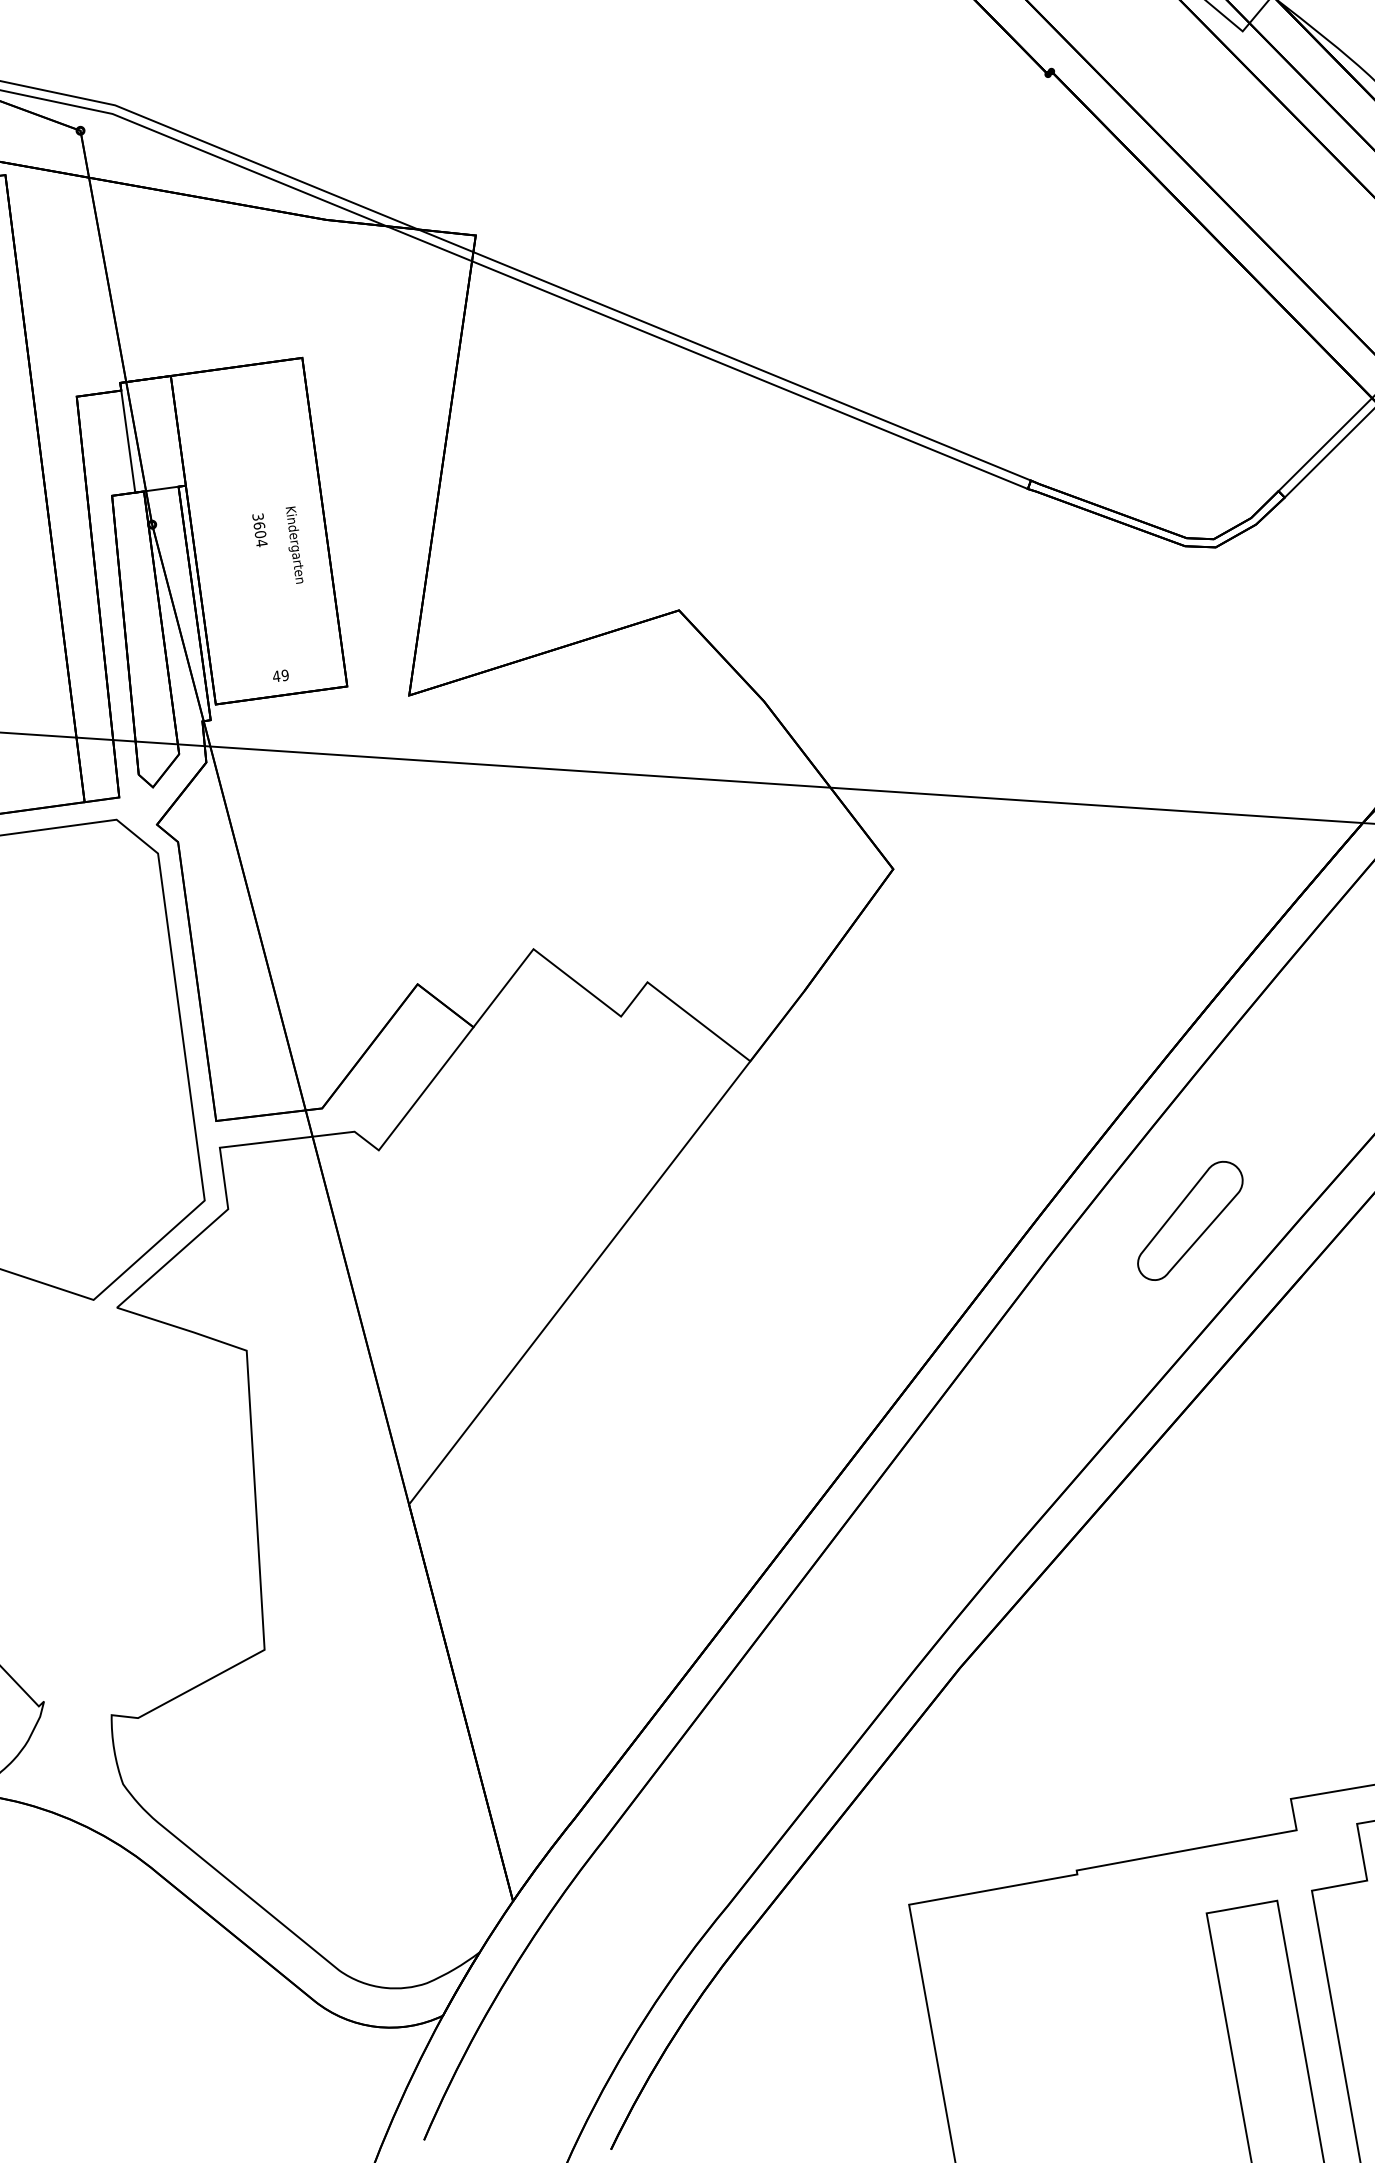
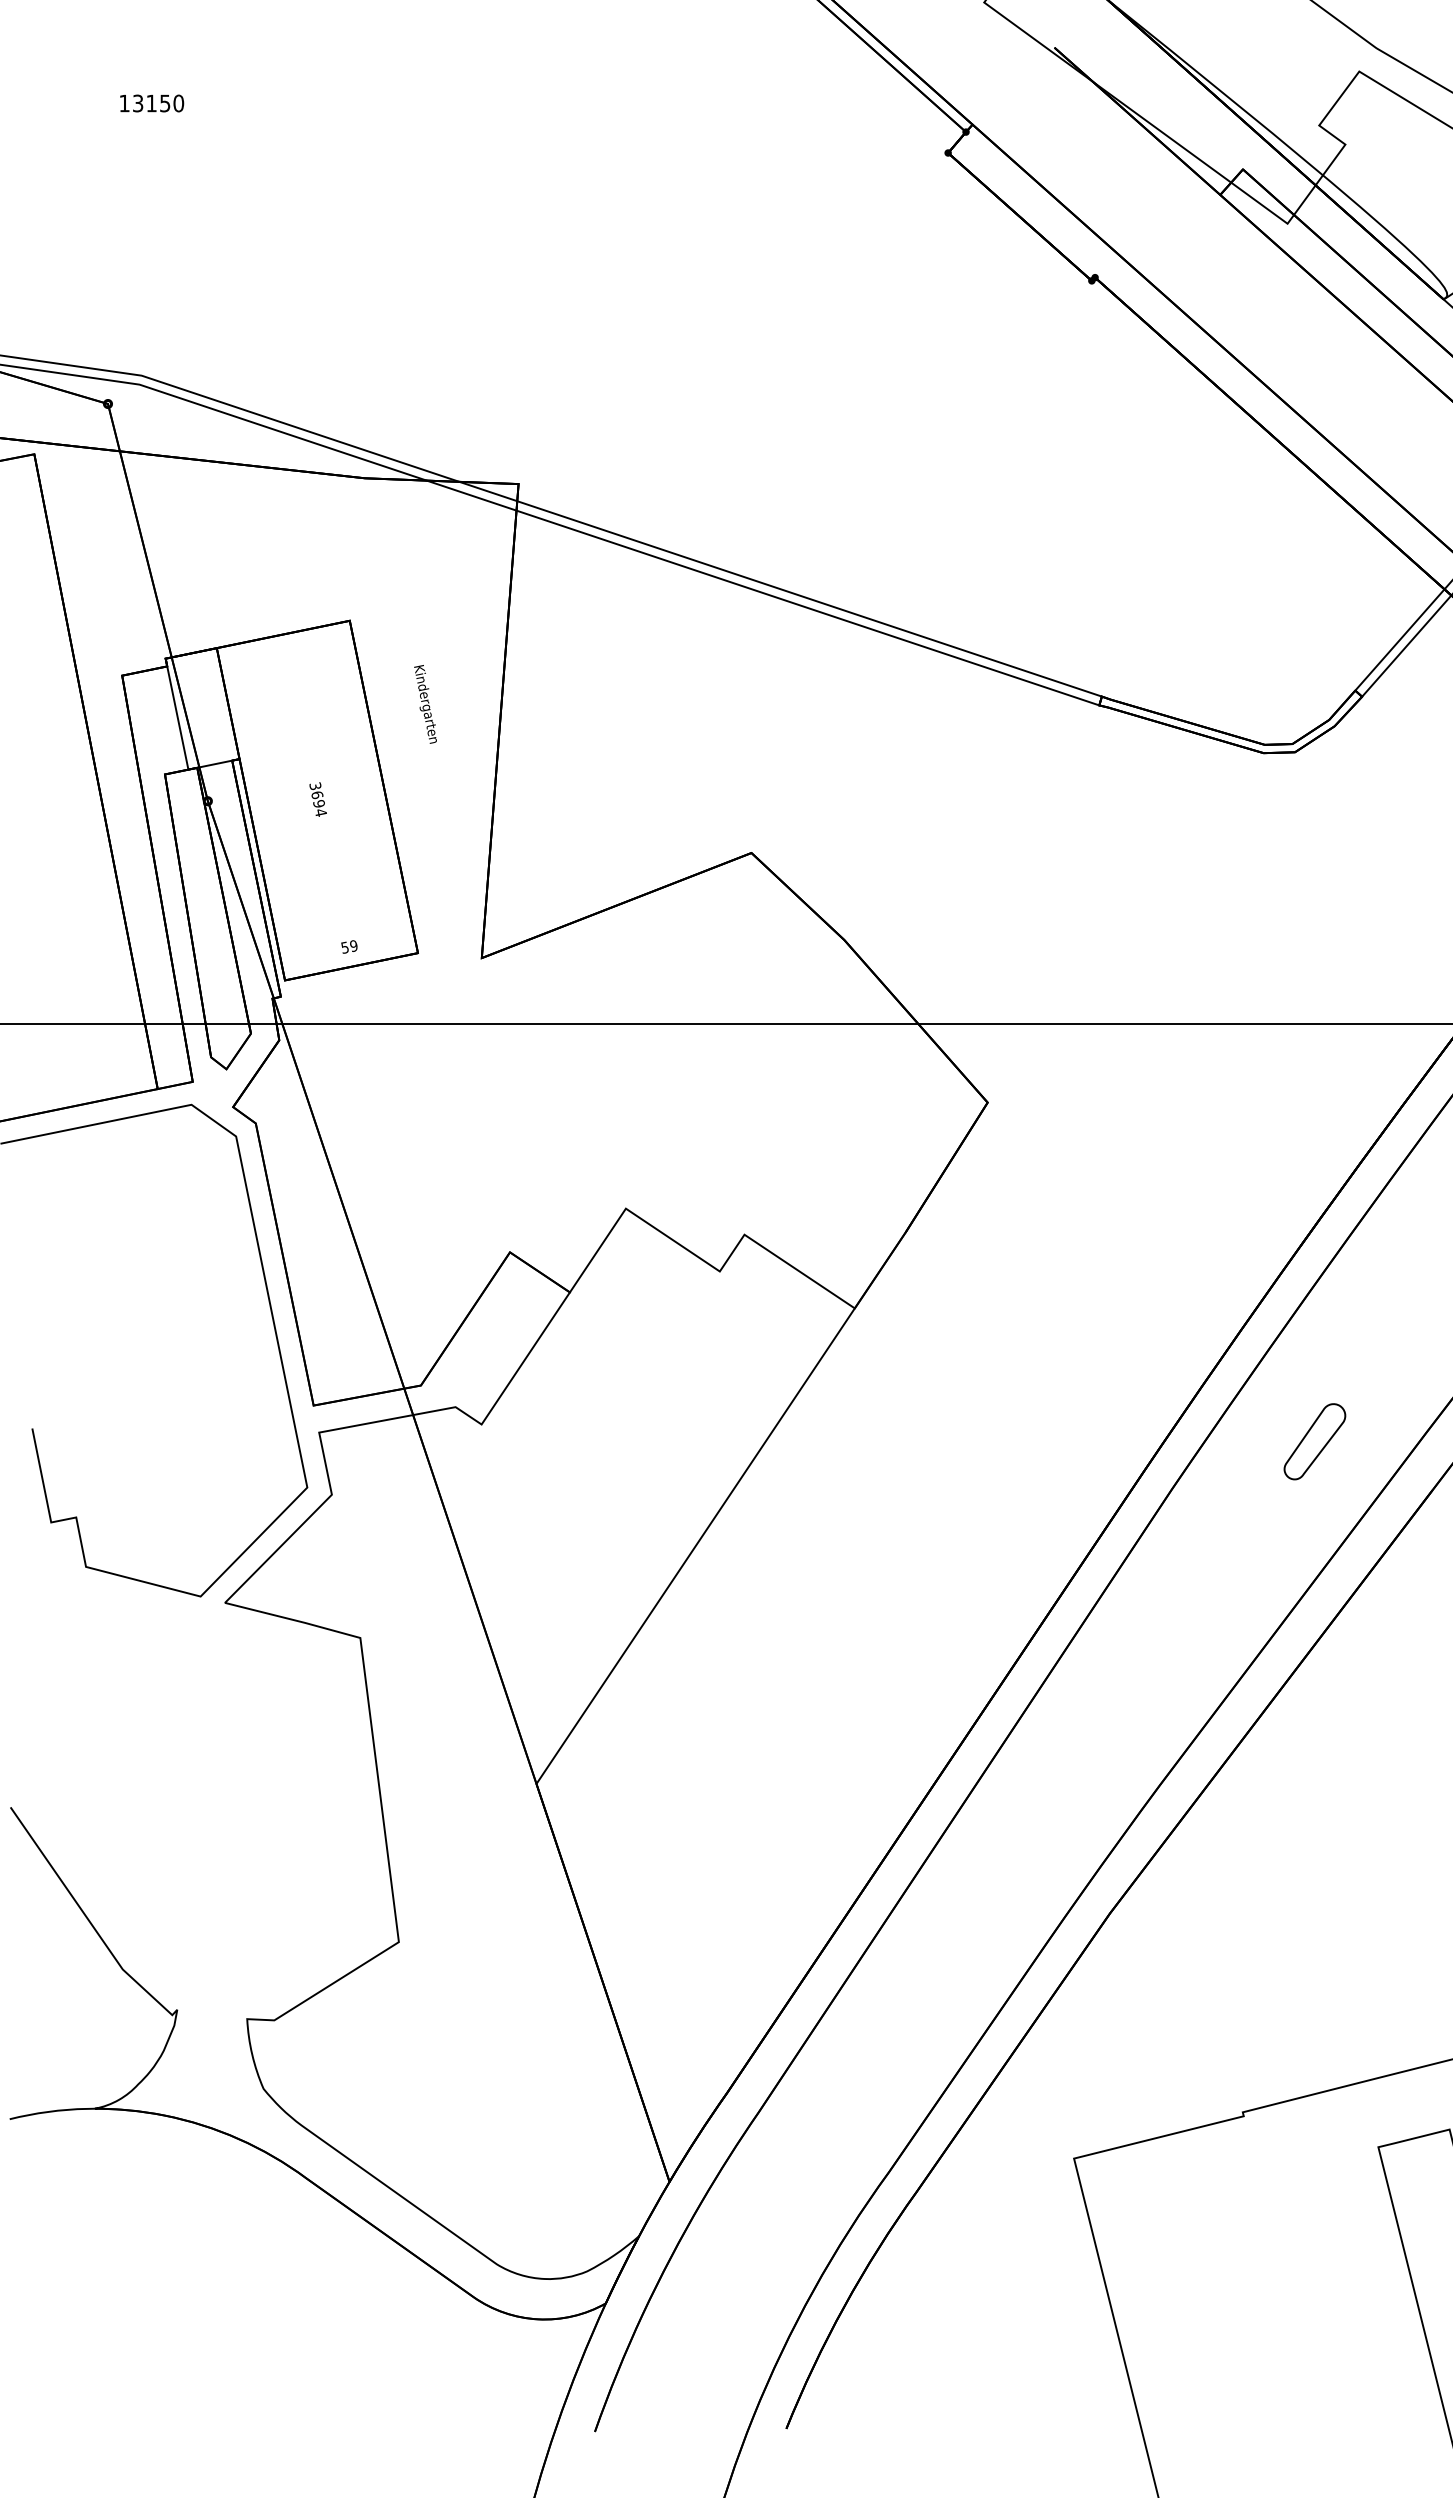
text: (259, 534) -> (318, 803), 3604 -> 3694
text: (294, 545) -> (425, 704), moved
text: (276, 676) -> (345, 947), 49 -> 59
part: (1190, 1220) -> (1314, 1441), size x0.6

